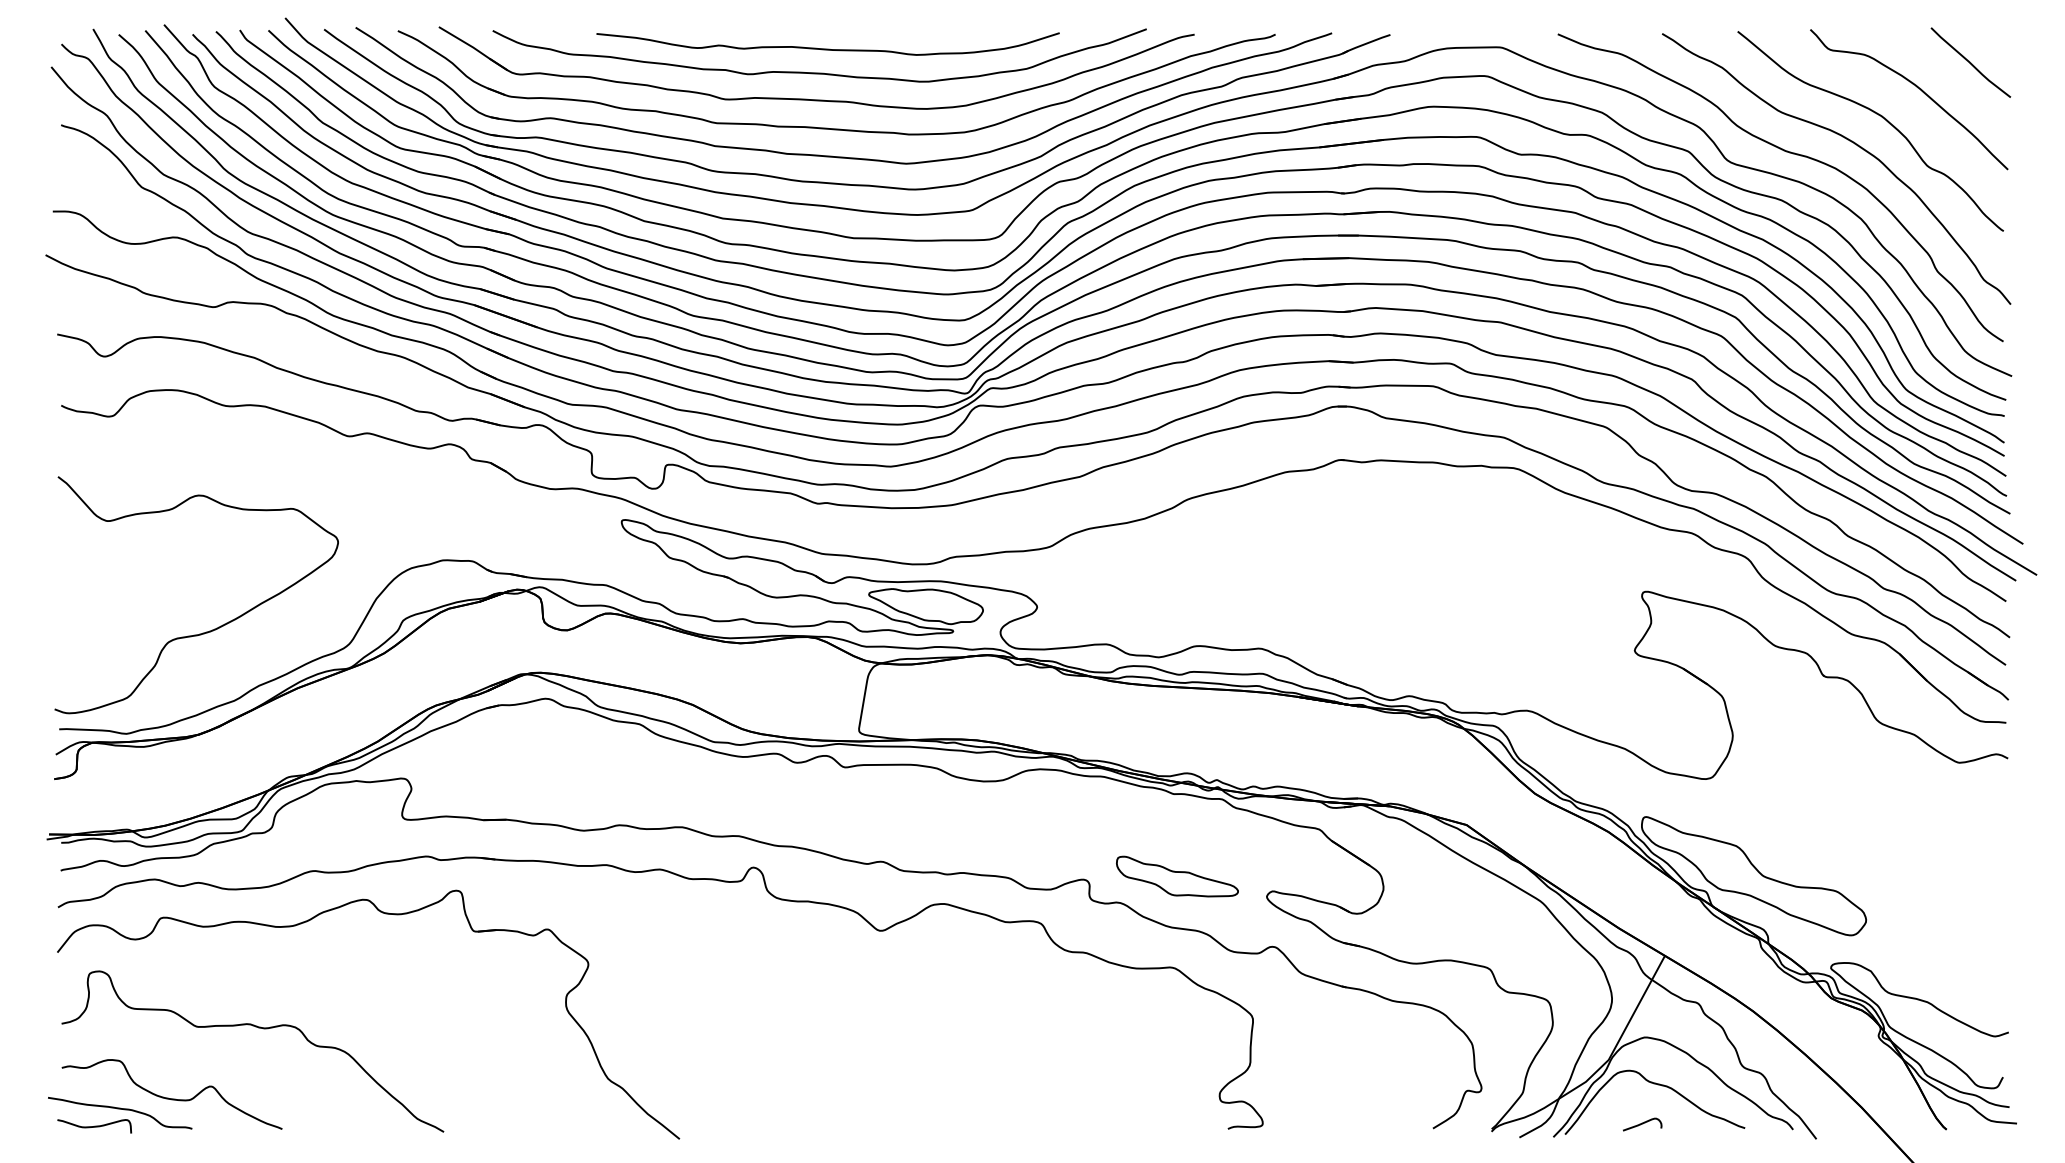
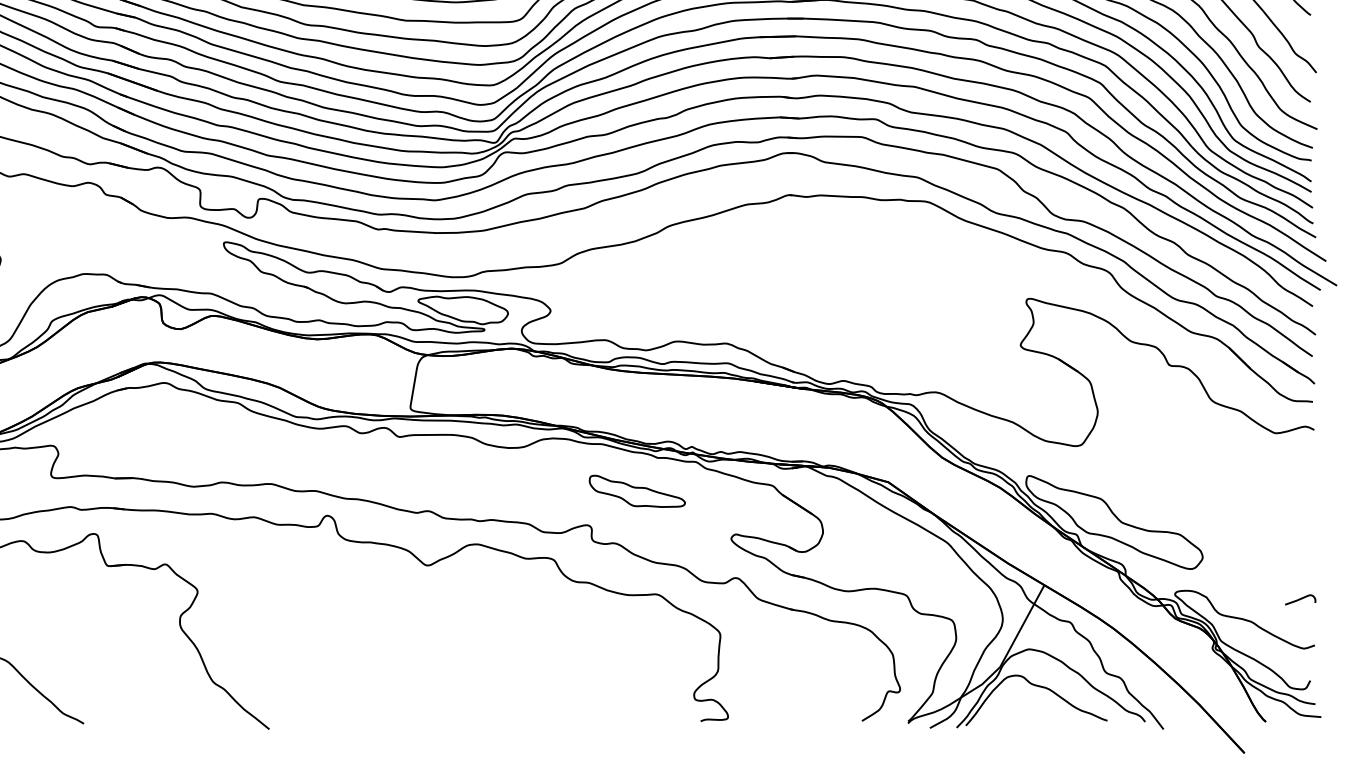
part: (1177, 876) -> (637, 491), moved
curve: (1642, 1124) -> (1300, 599), moved

